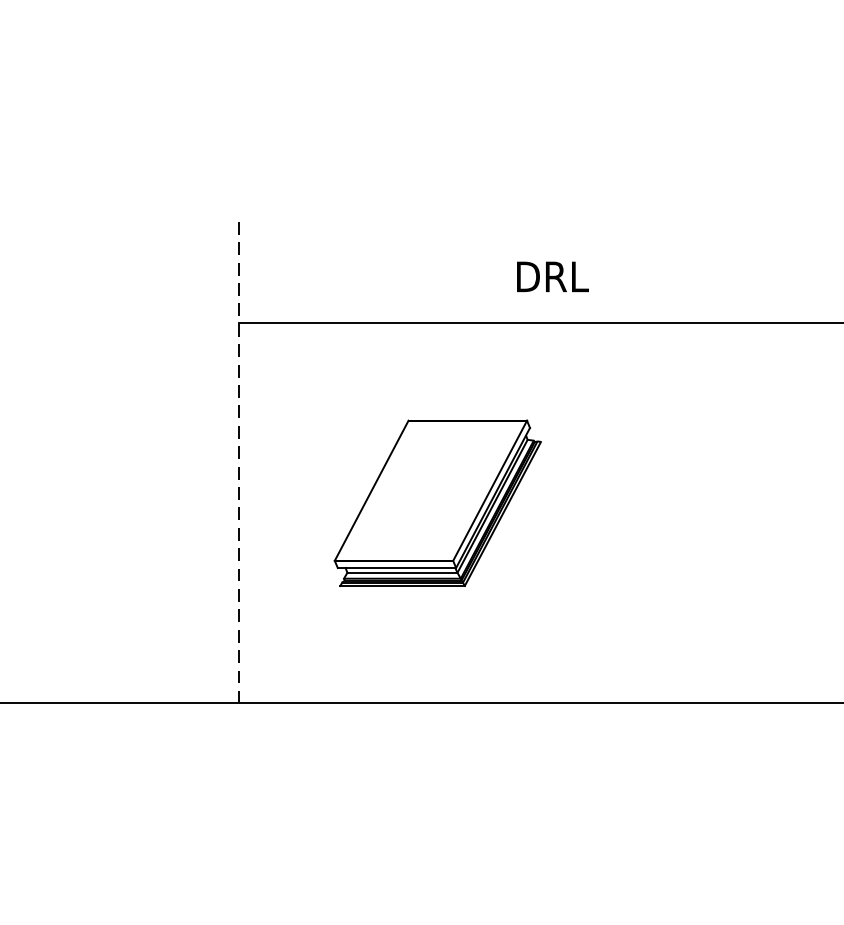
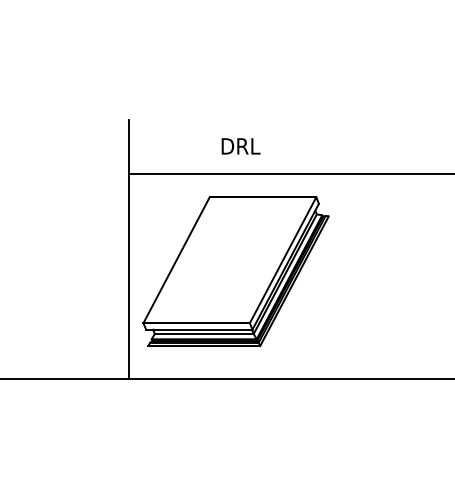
text: (551, 277) -> (240, 146), moved
line: (238, 462) -> (128, 249), dashed -> solid
part: (436, 503) -> (235, 271), size x1.67

